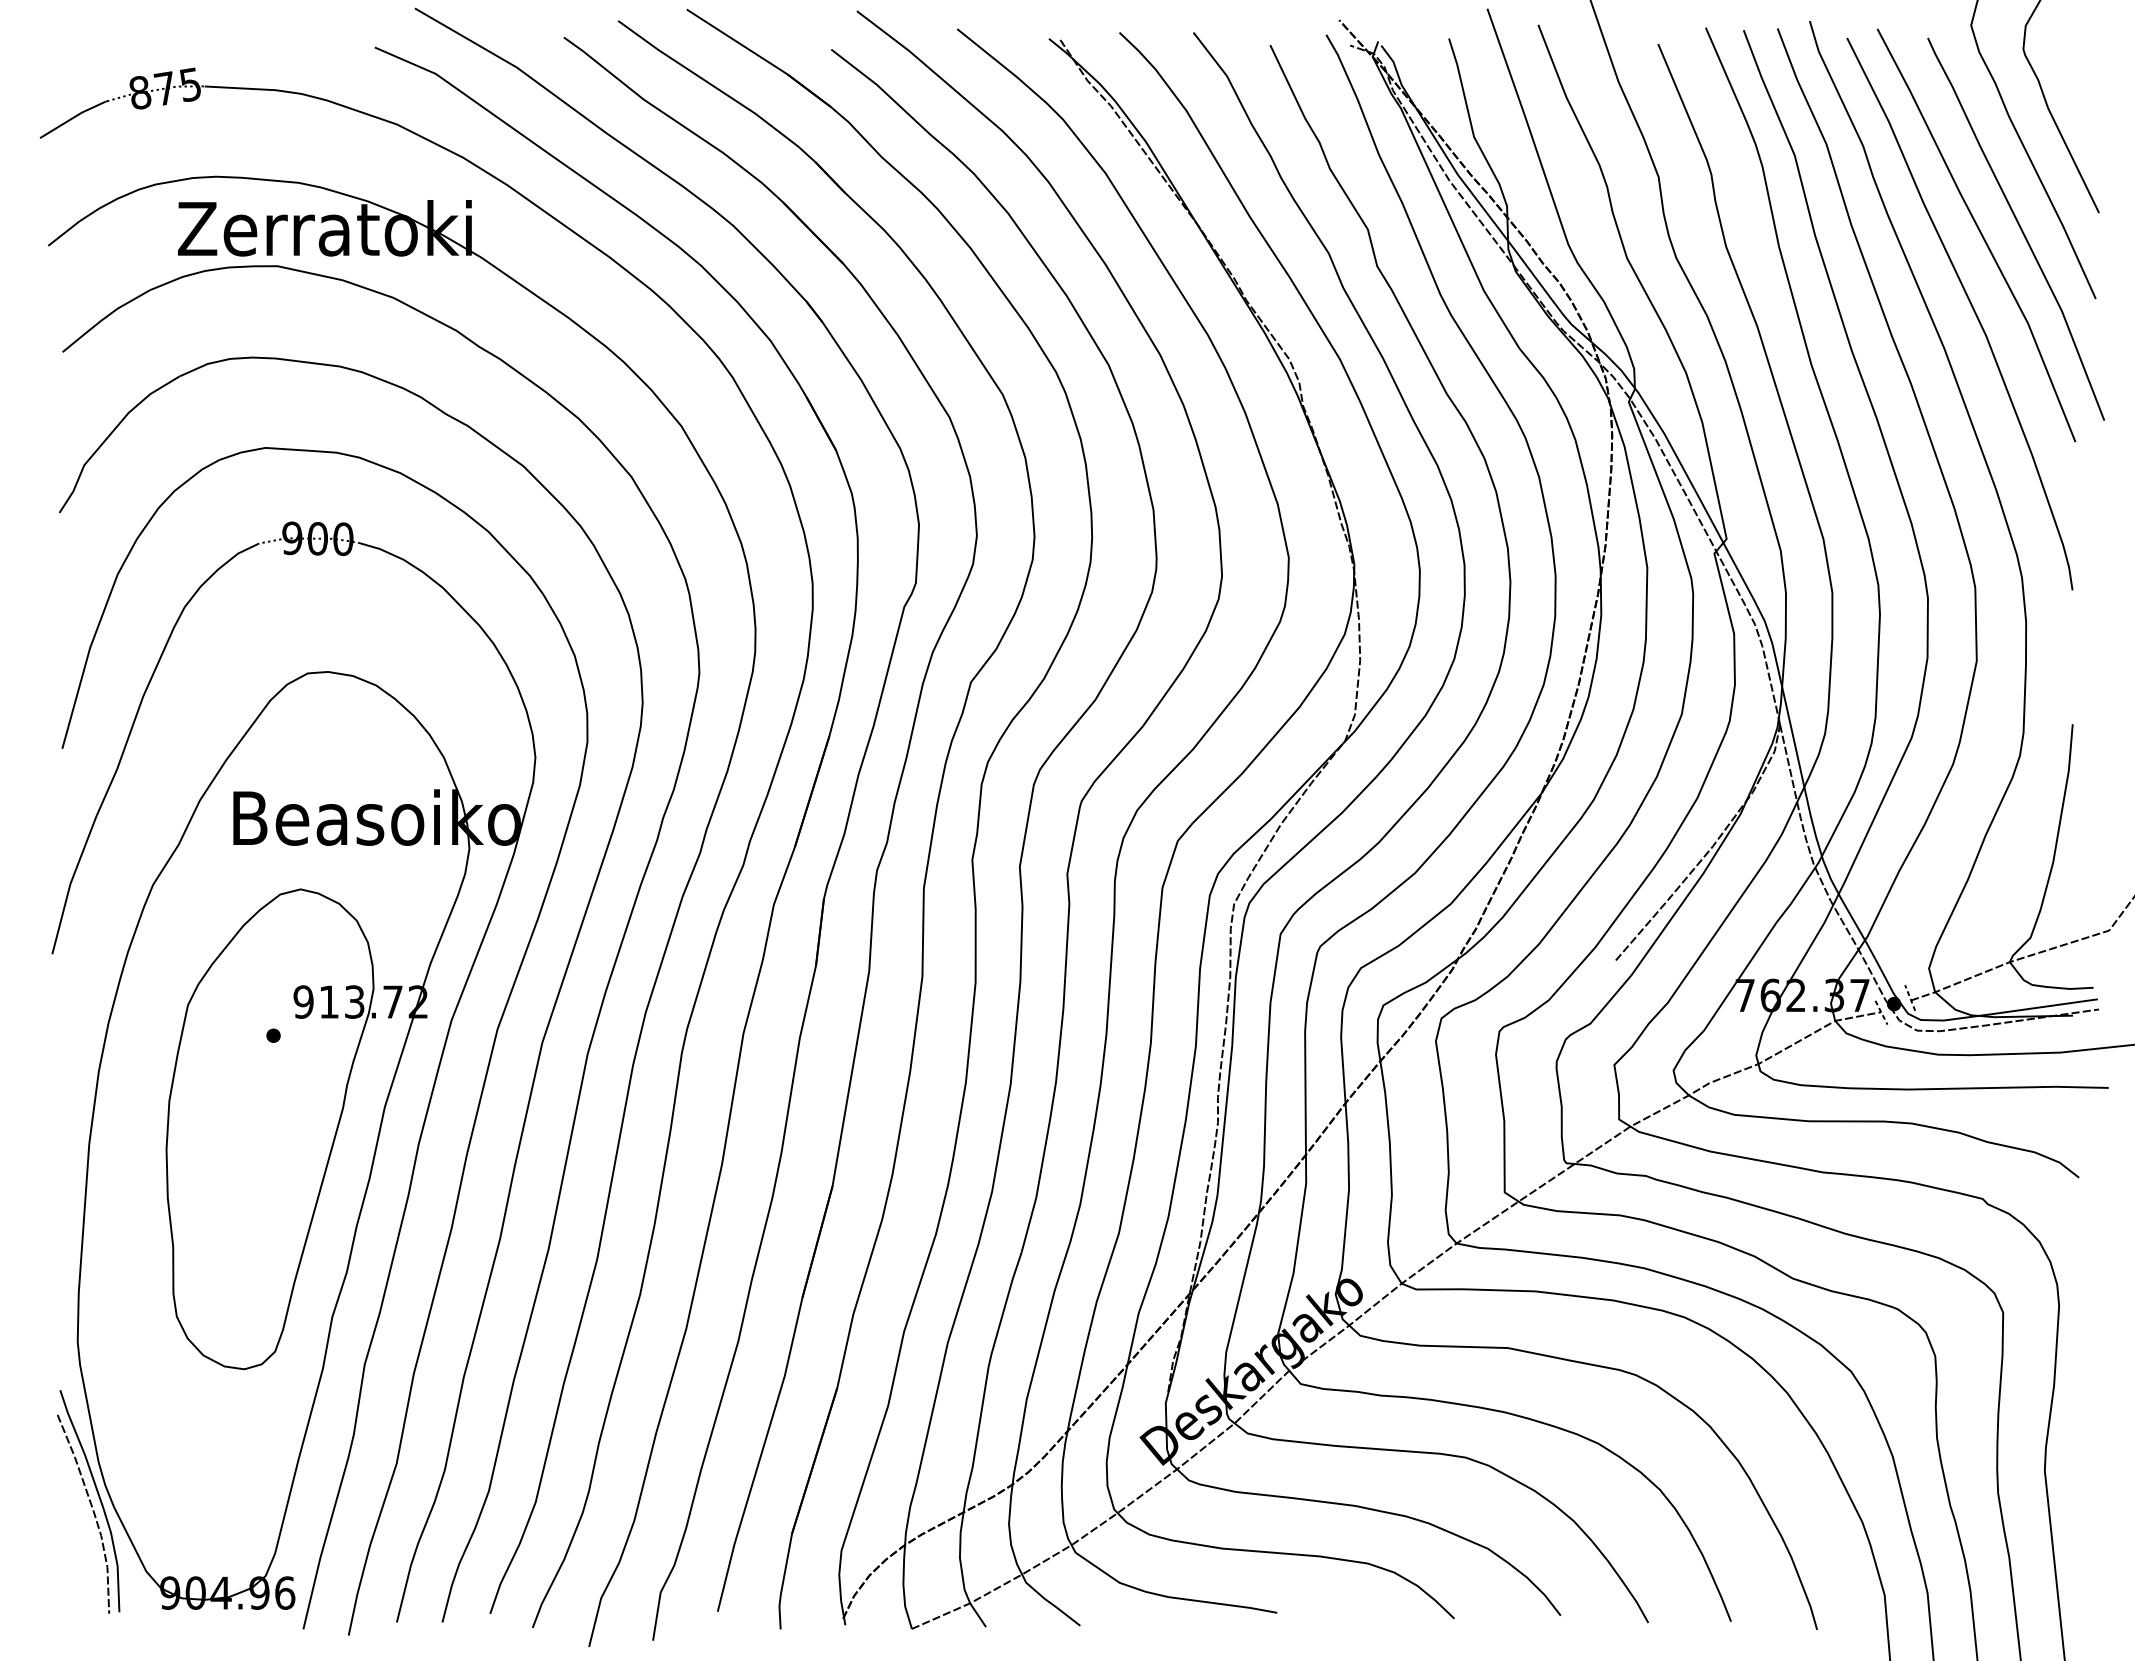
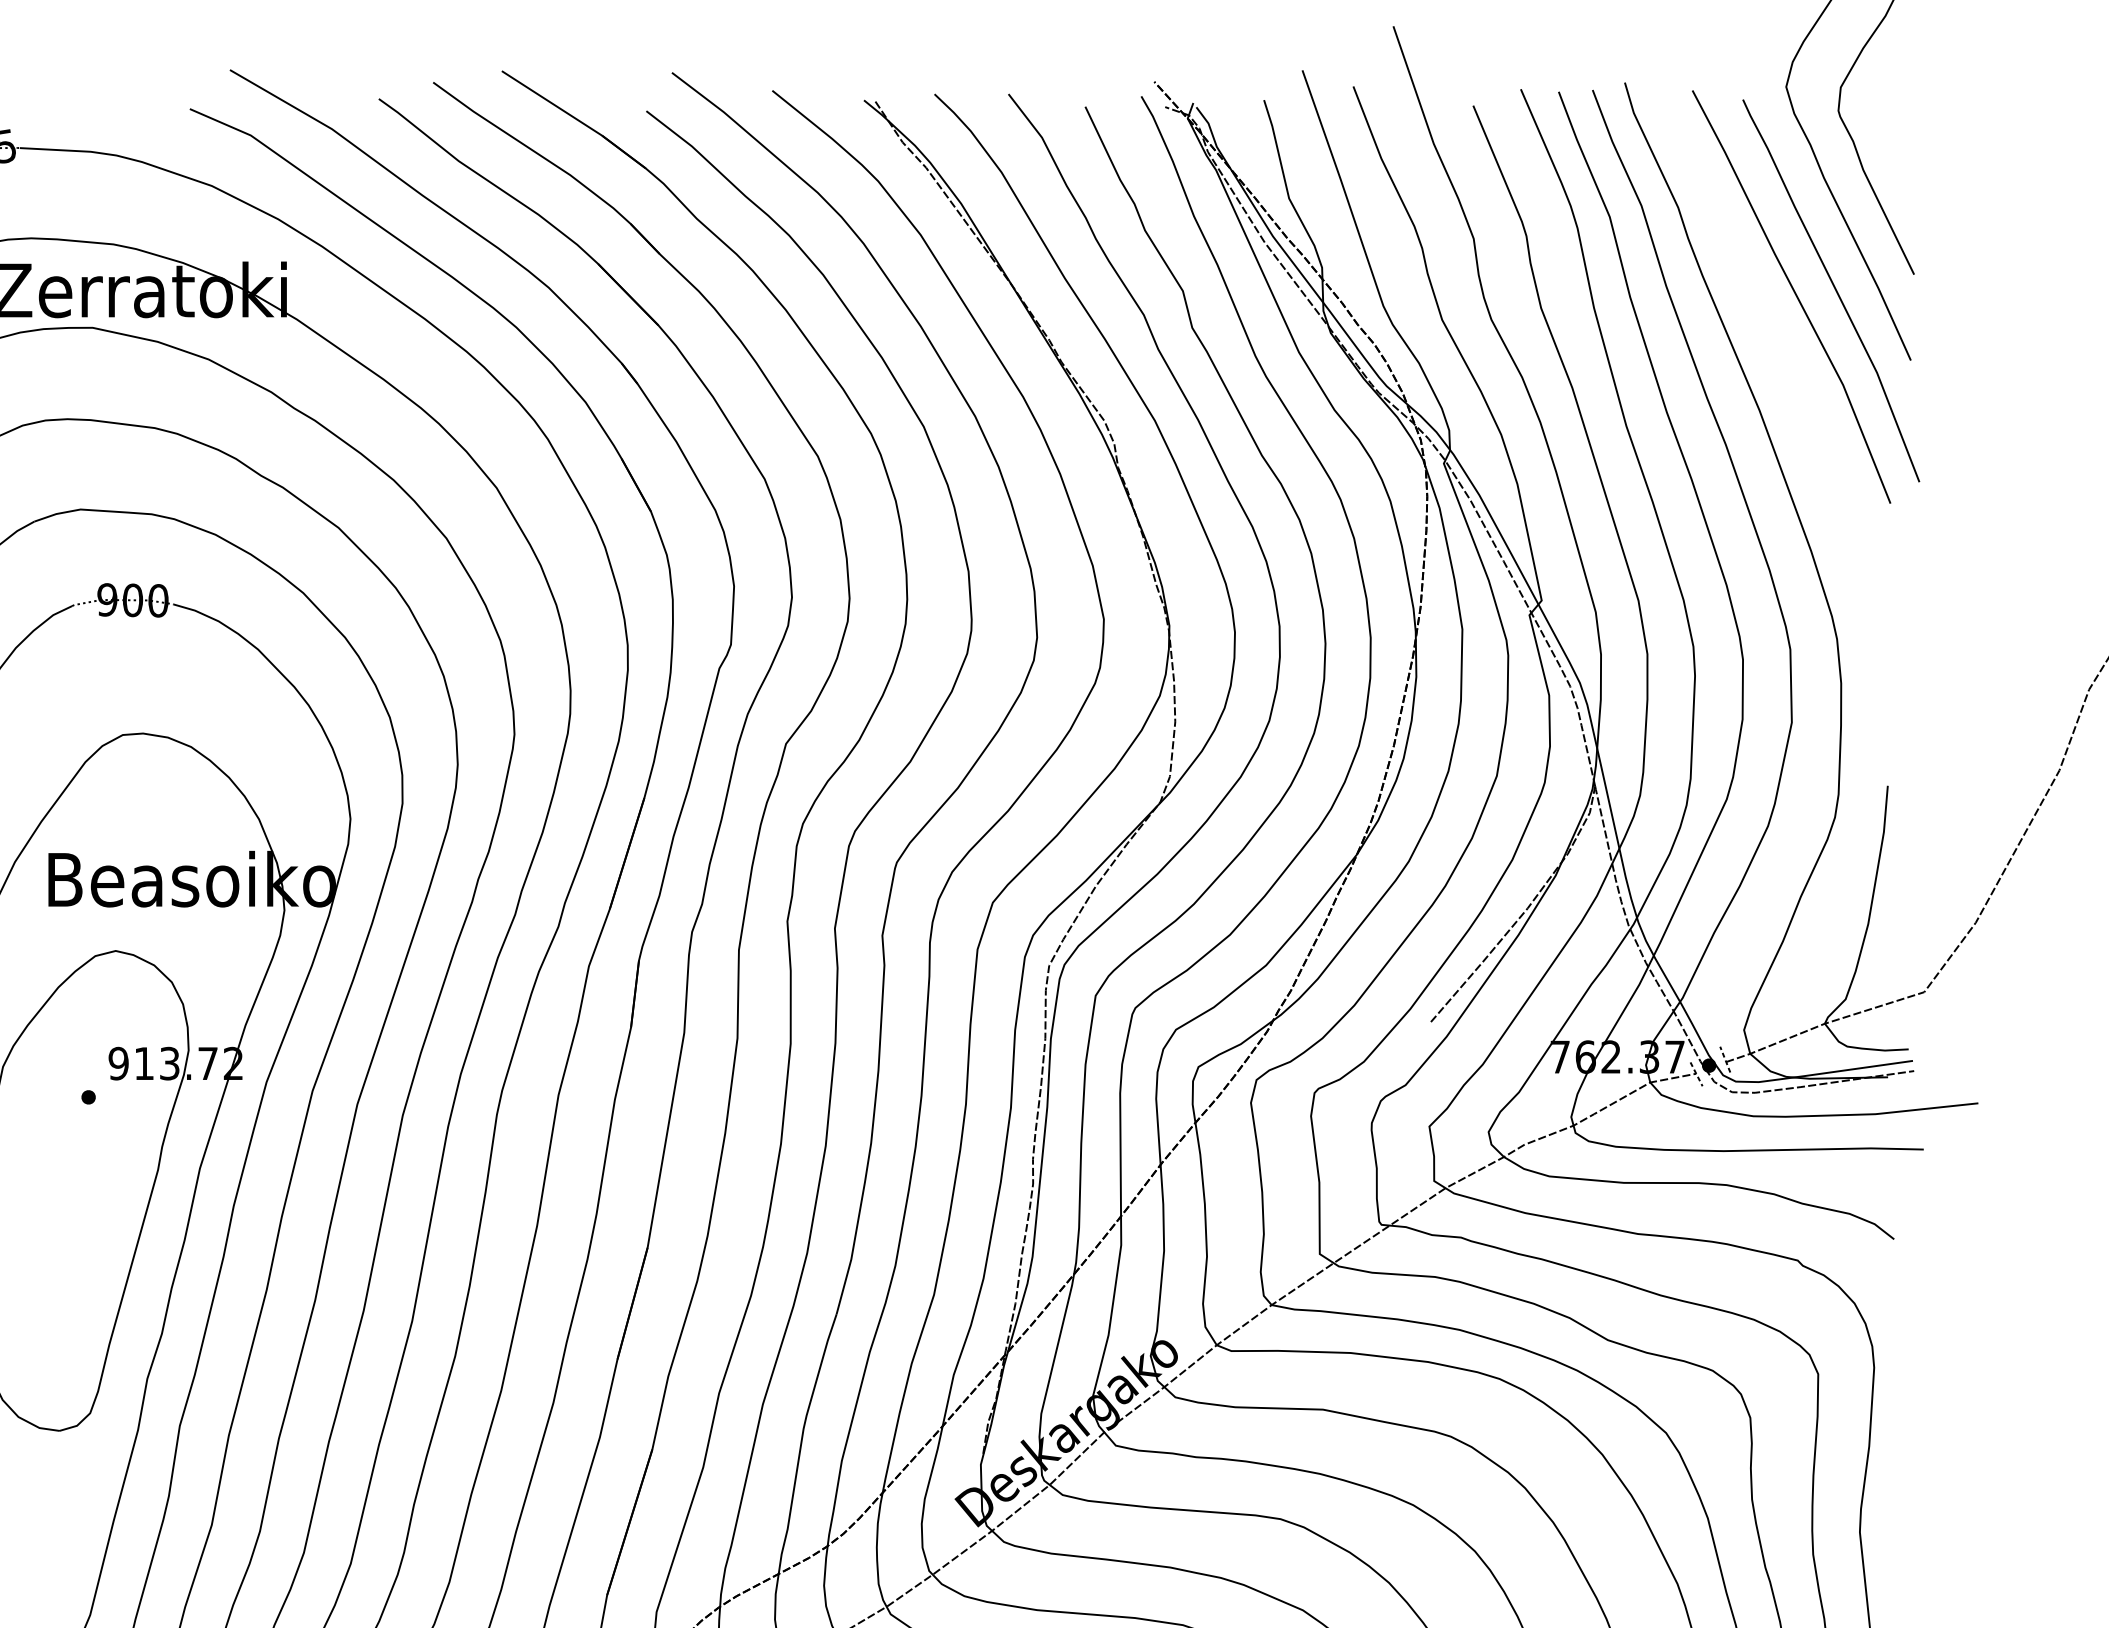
curve: (1971, 307) -> (1786, 369), removed

